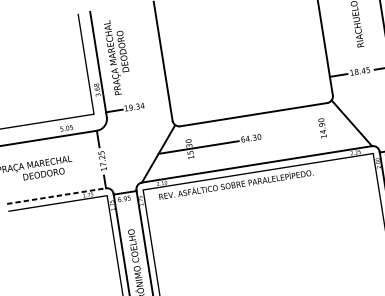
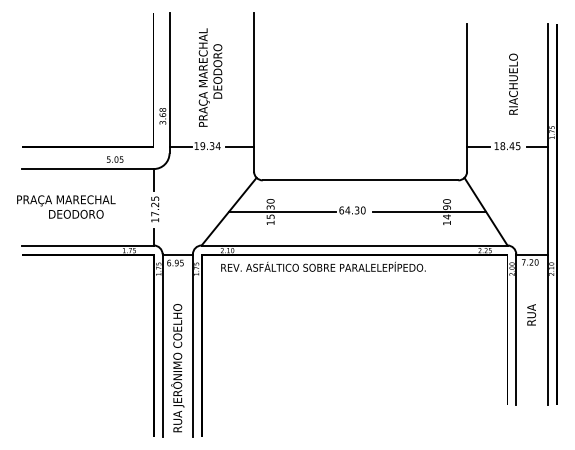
text: (118, 56) -> (210, 77), moved
line: (158, 103) -> (239, 146), added
line: (309, 129) -> (429, 211), added
line: (56, 196) -> (88, 245), dashed -> solid

